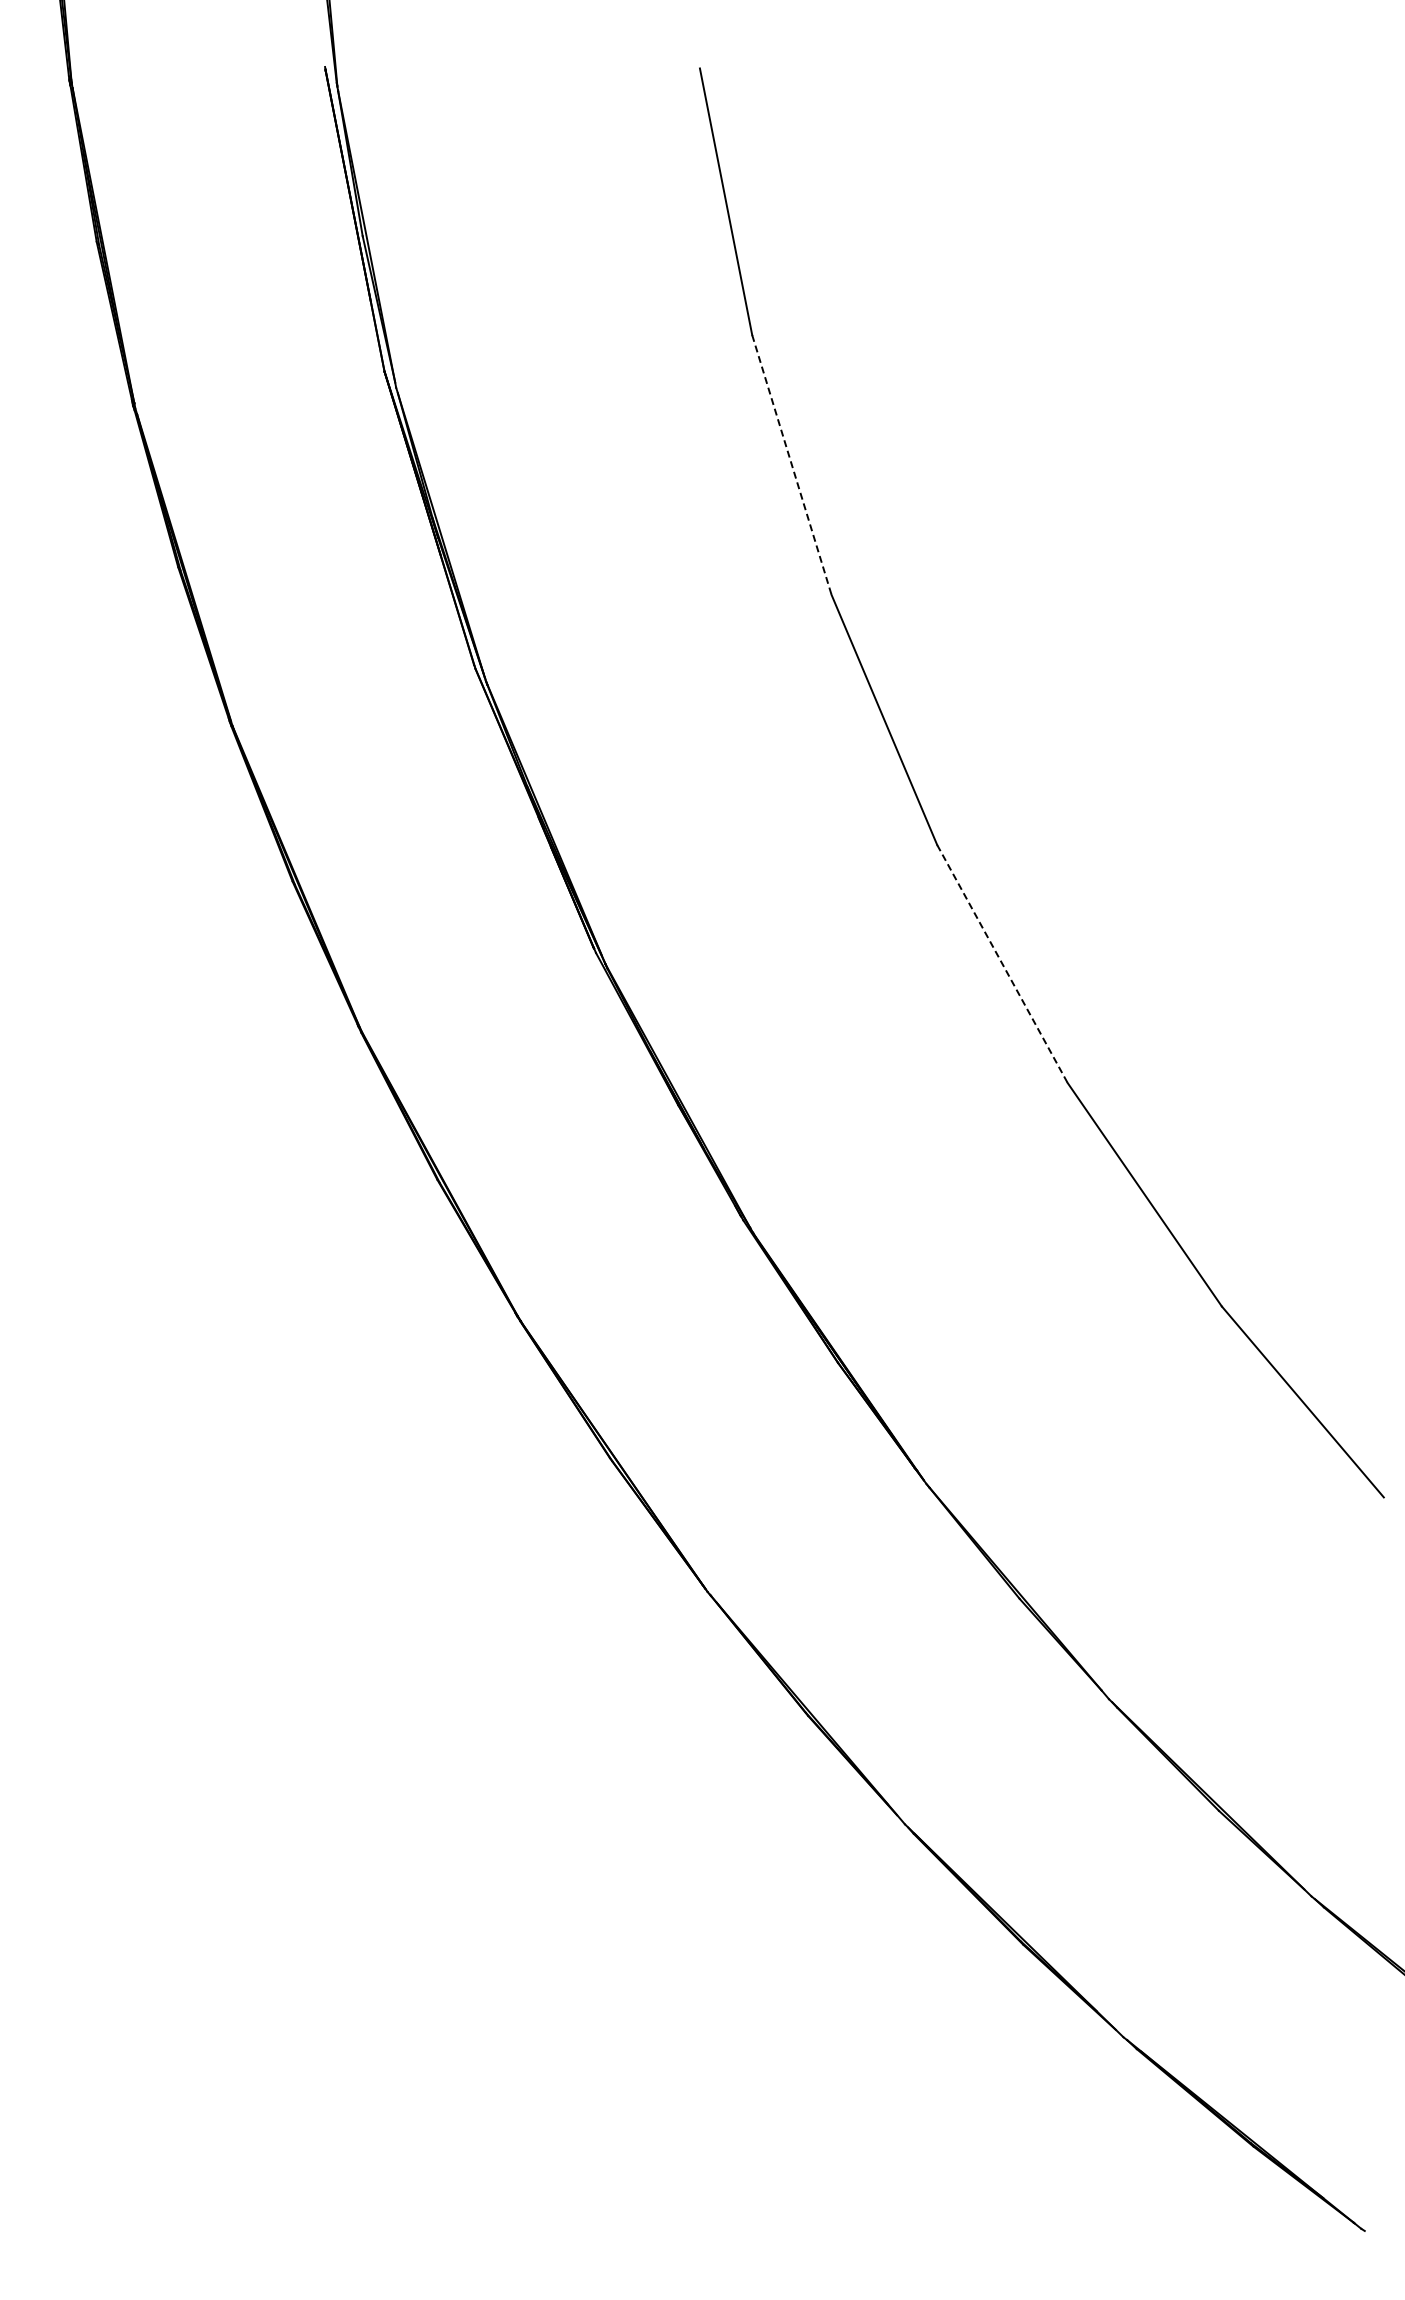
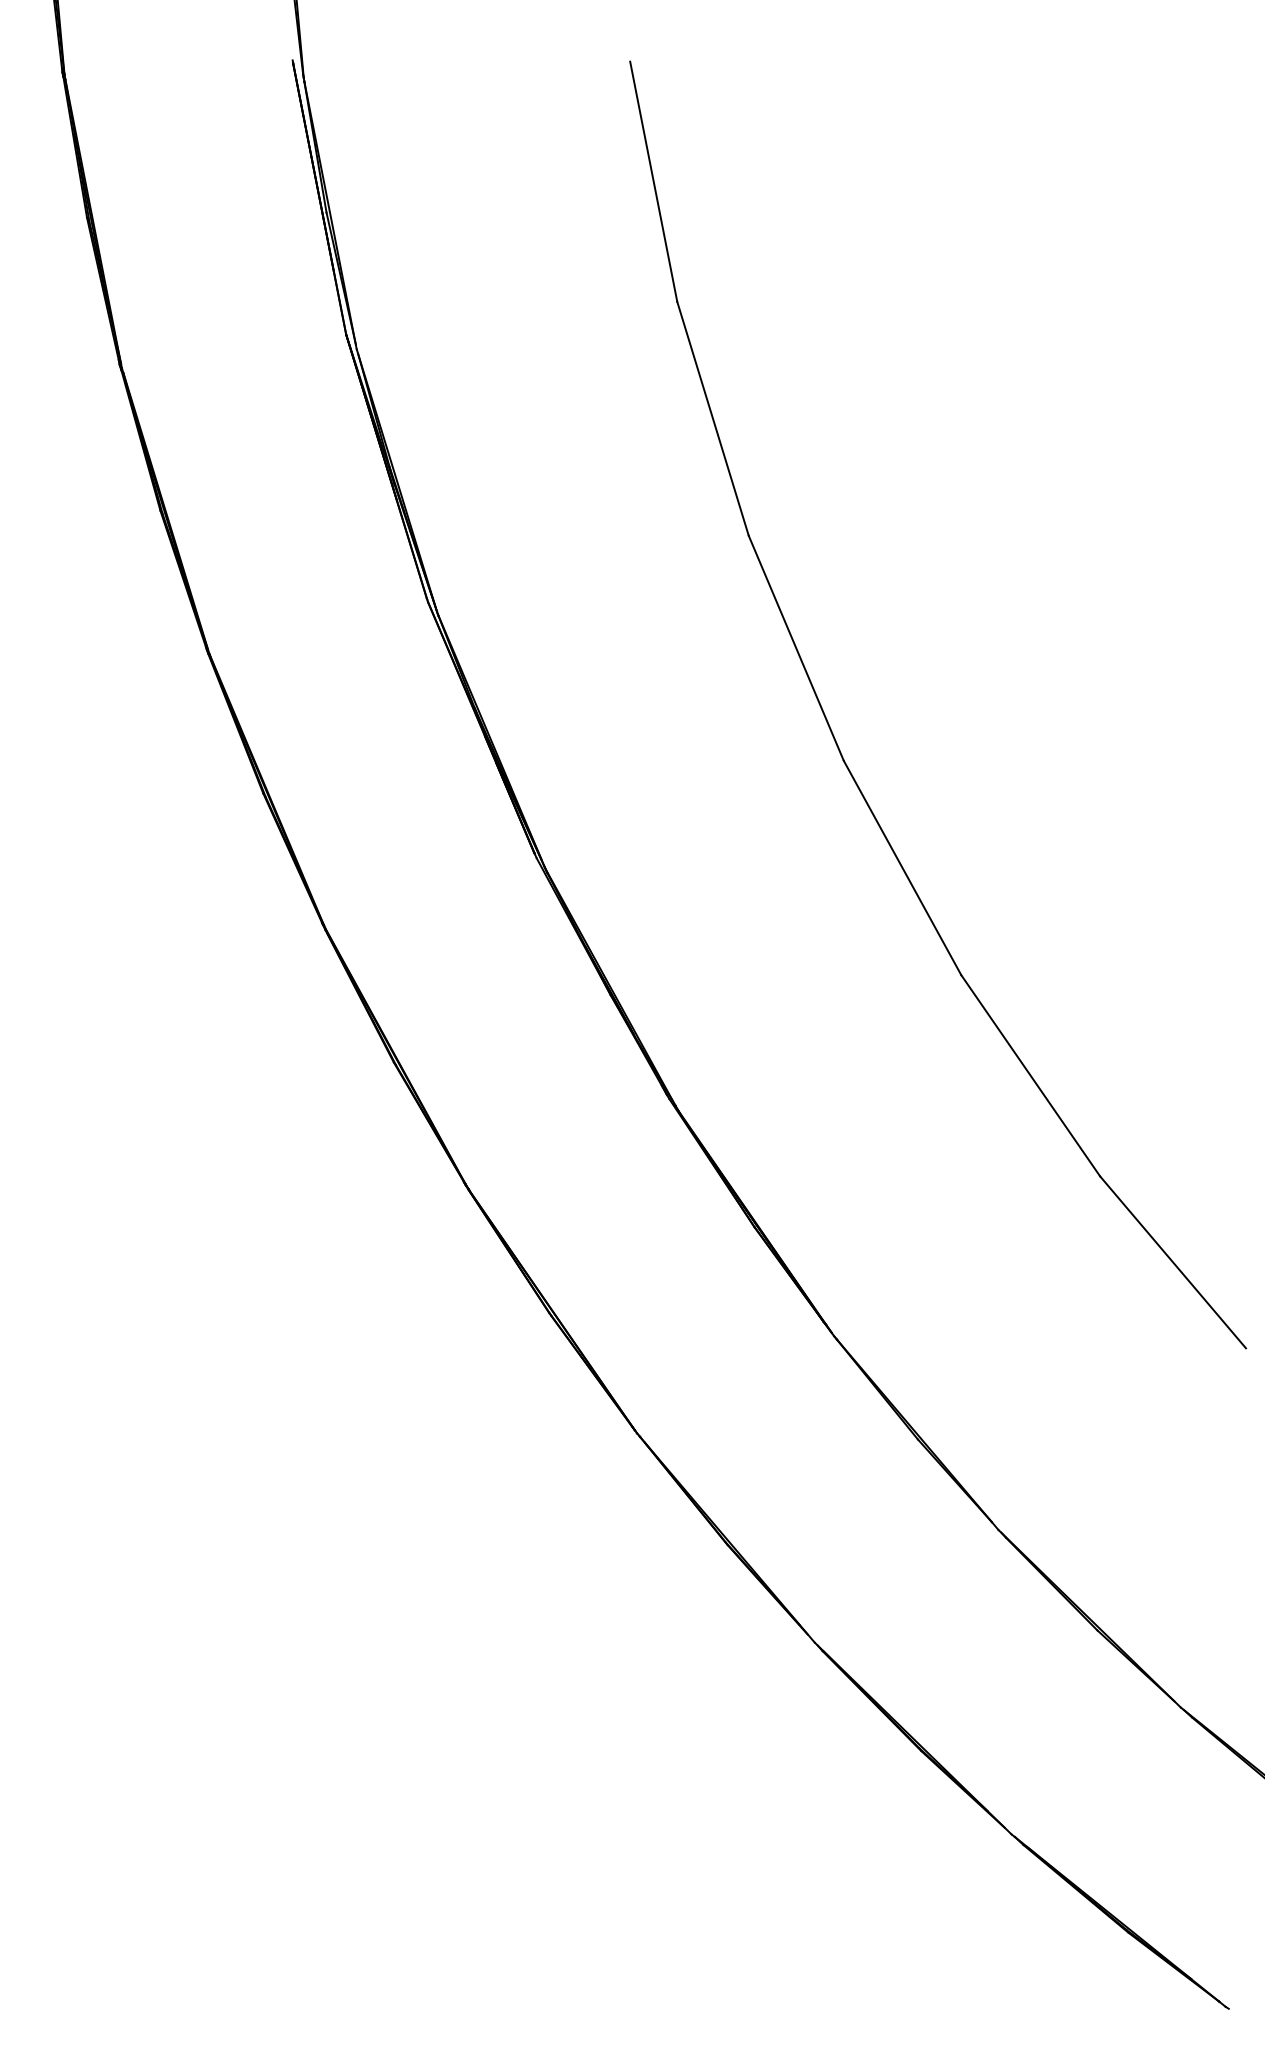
line: (791, 465) -> (712, 419), dashed -> solid
line: (1002, 964) -> (902, 868), dashed -> solid

